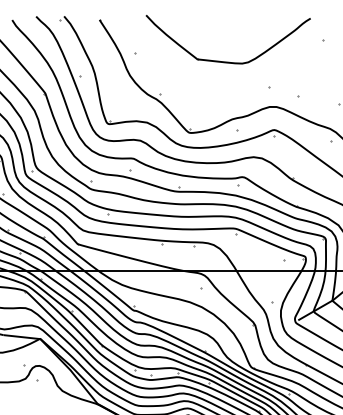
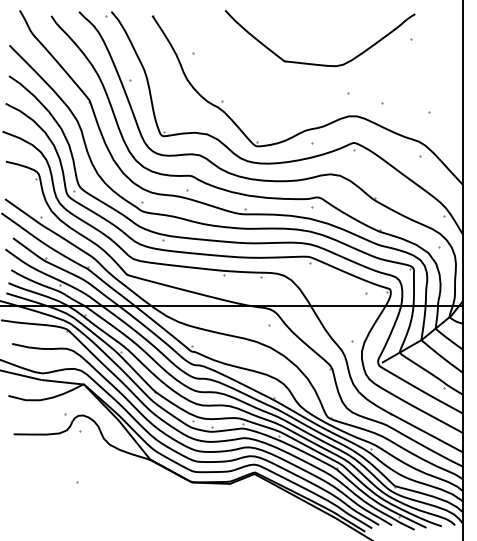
part: (225, 61) -> (316, 63), moved

